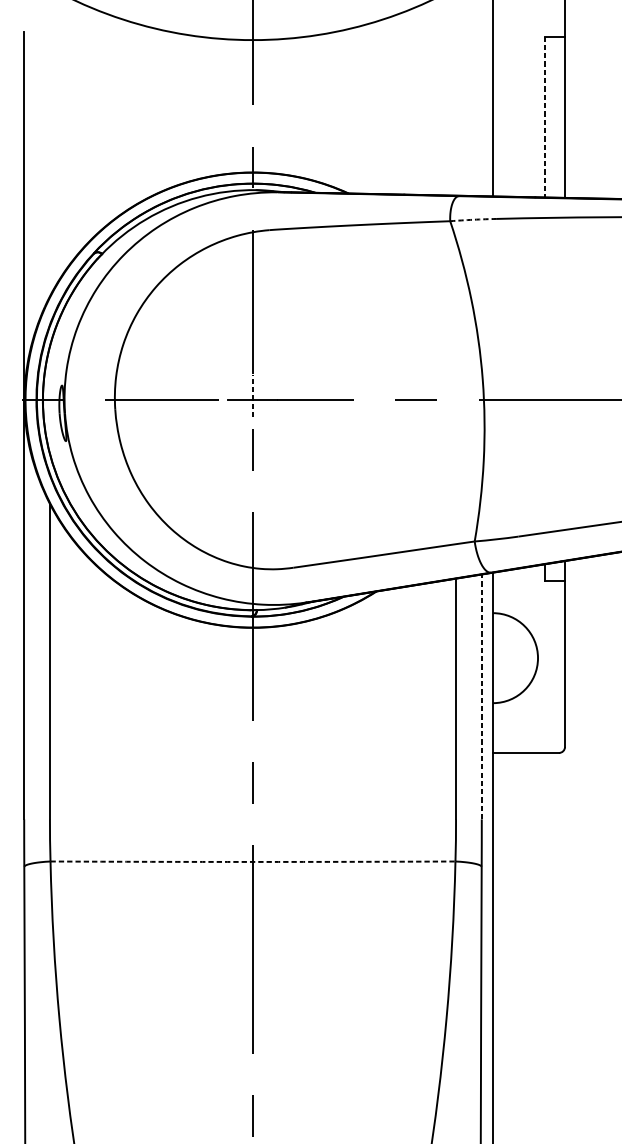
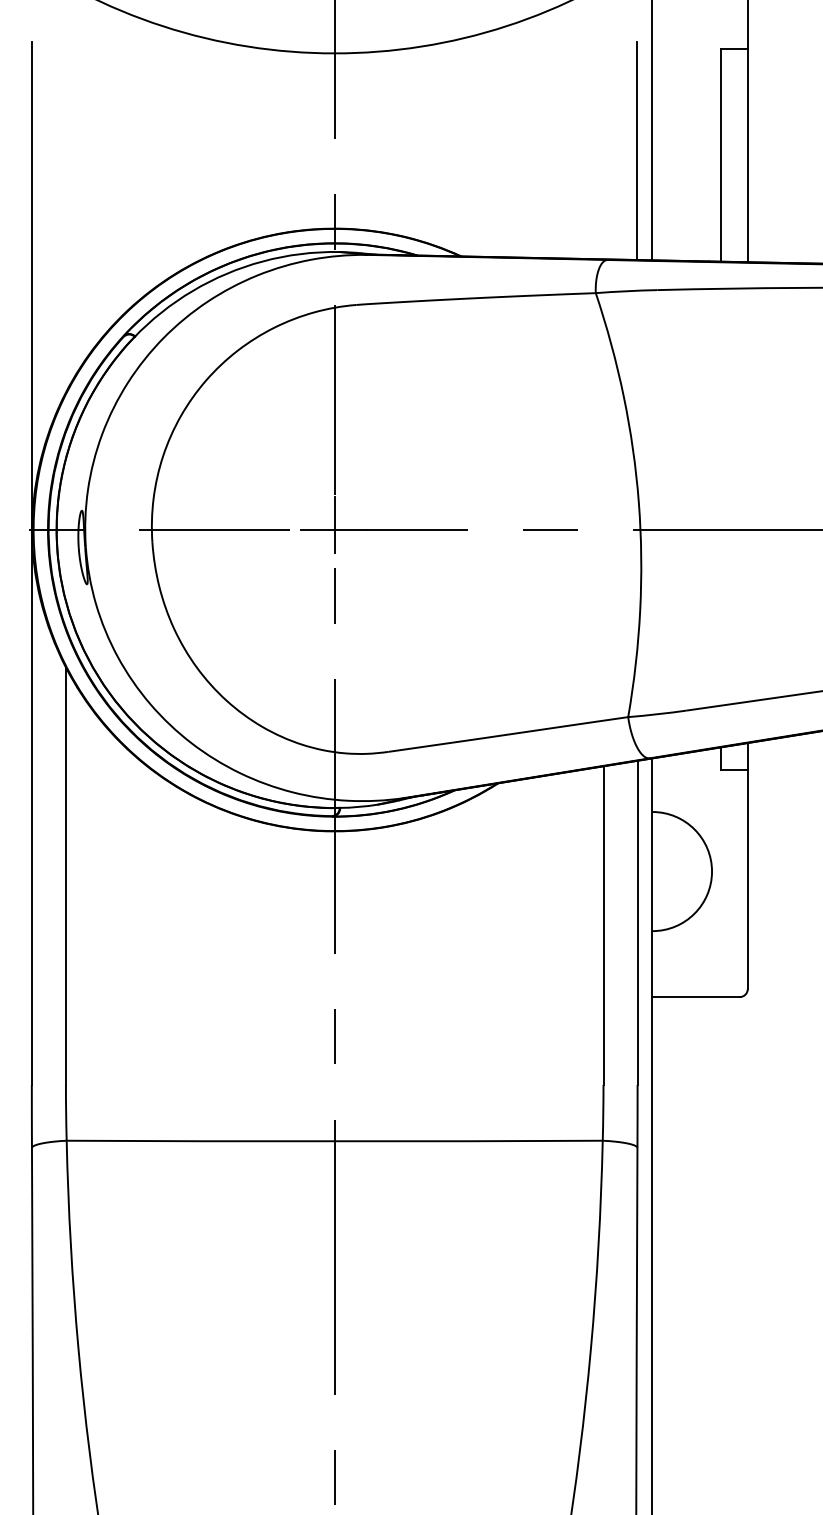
line: (481, 114) -> (637, 151), added
line: (544, 117) -> (720, 155), dashed -> solid
arc: (473, 219) -> (626, 291), dashed -> solid
line: (252, 395) -> (334, 524), dashed -> solid
line: (481, 696) -> (637, 922), dashed -> solid
arc: (252, 862) -> (334, 1141), dashed -> solid

